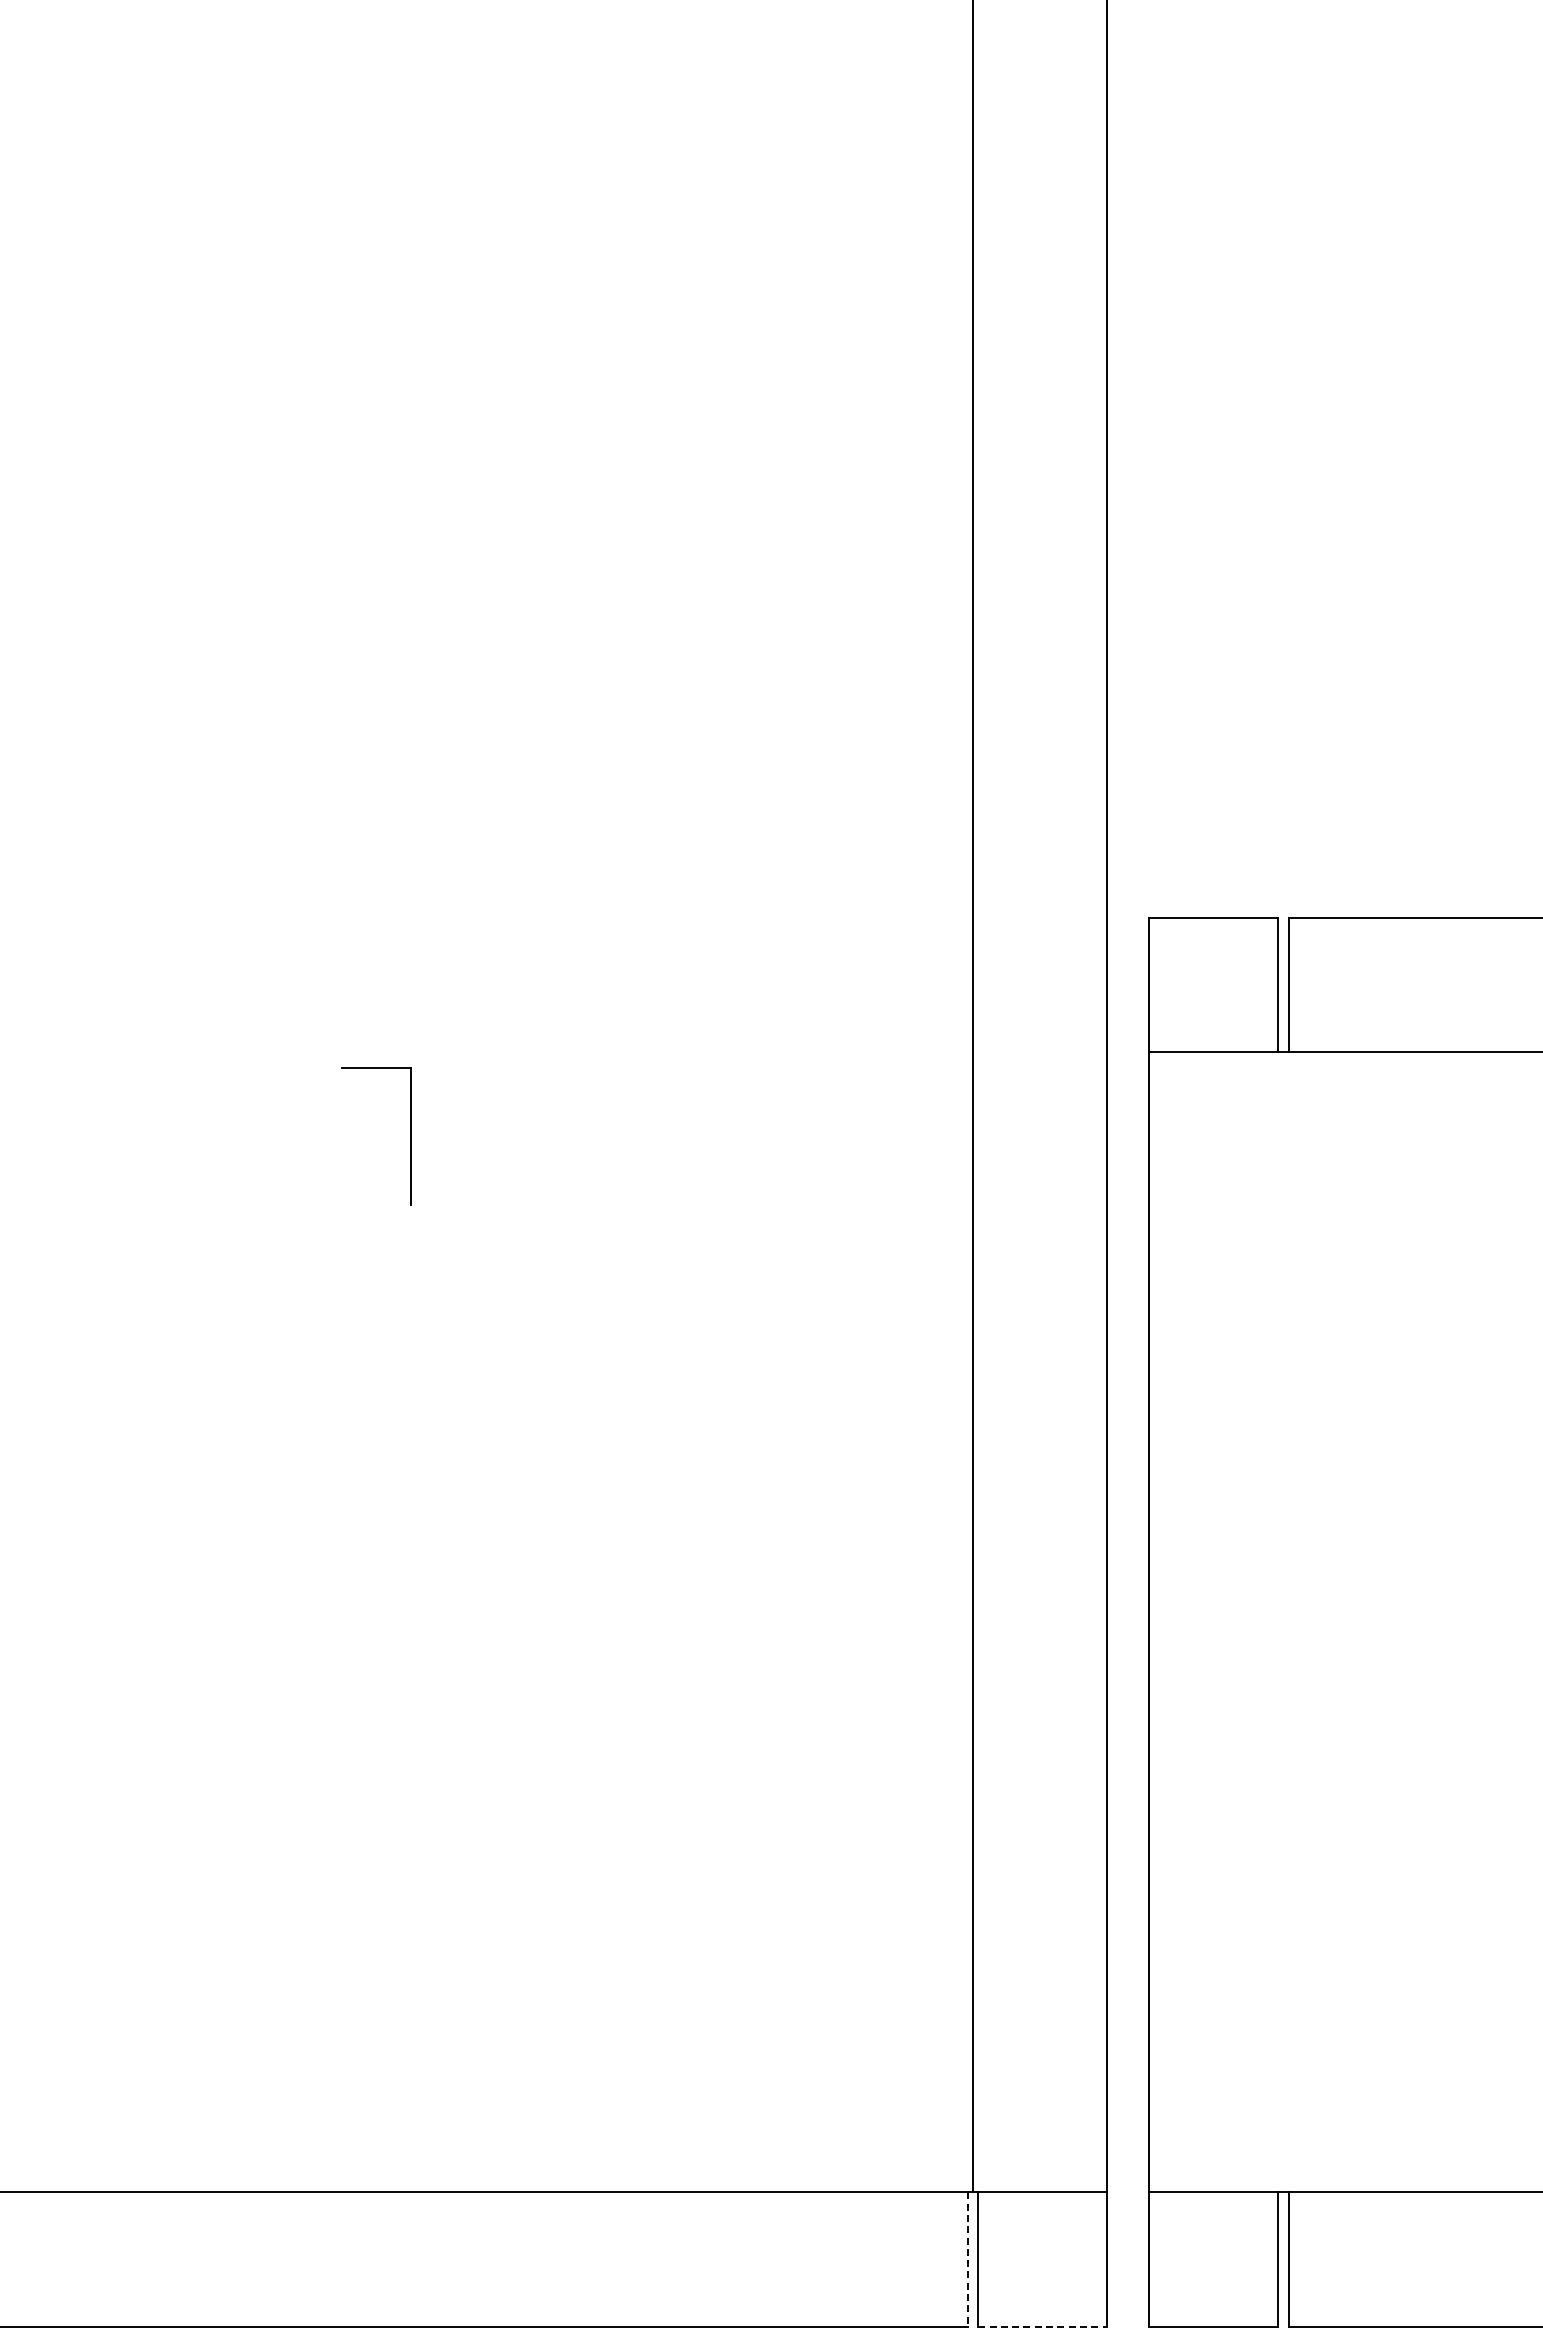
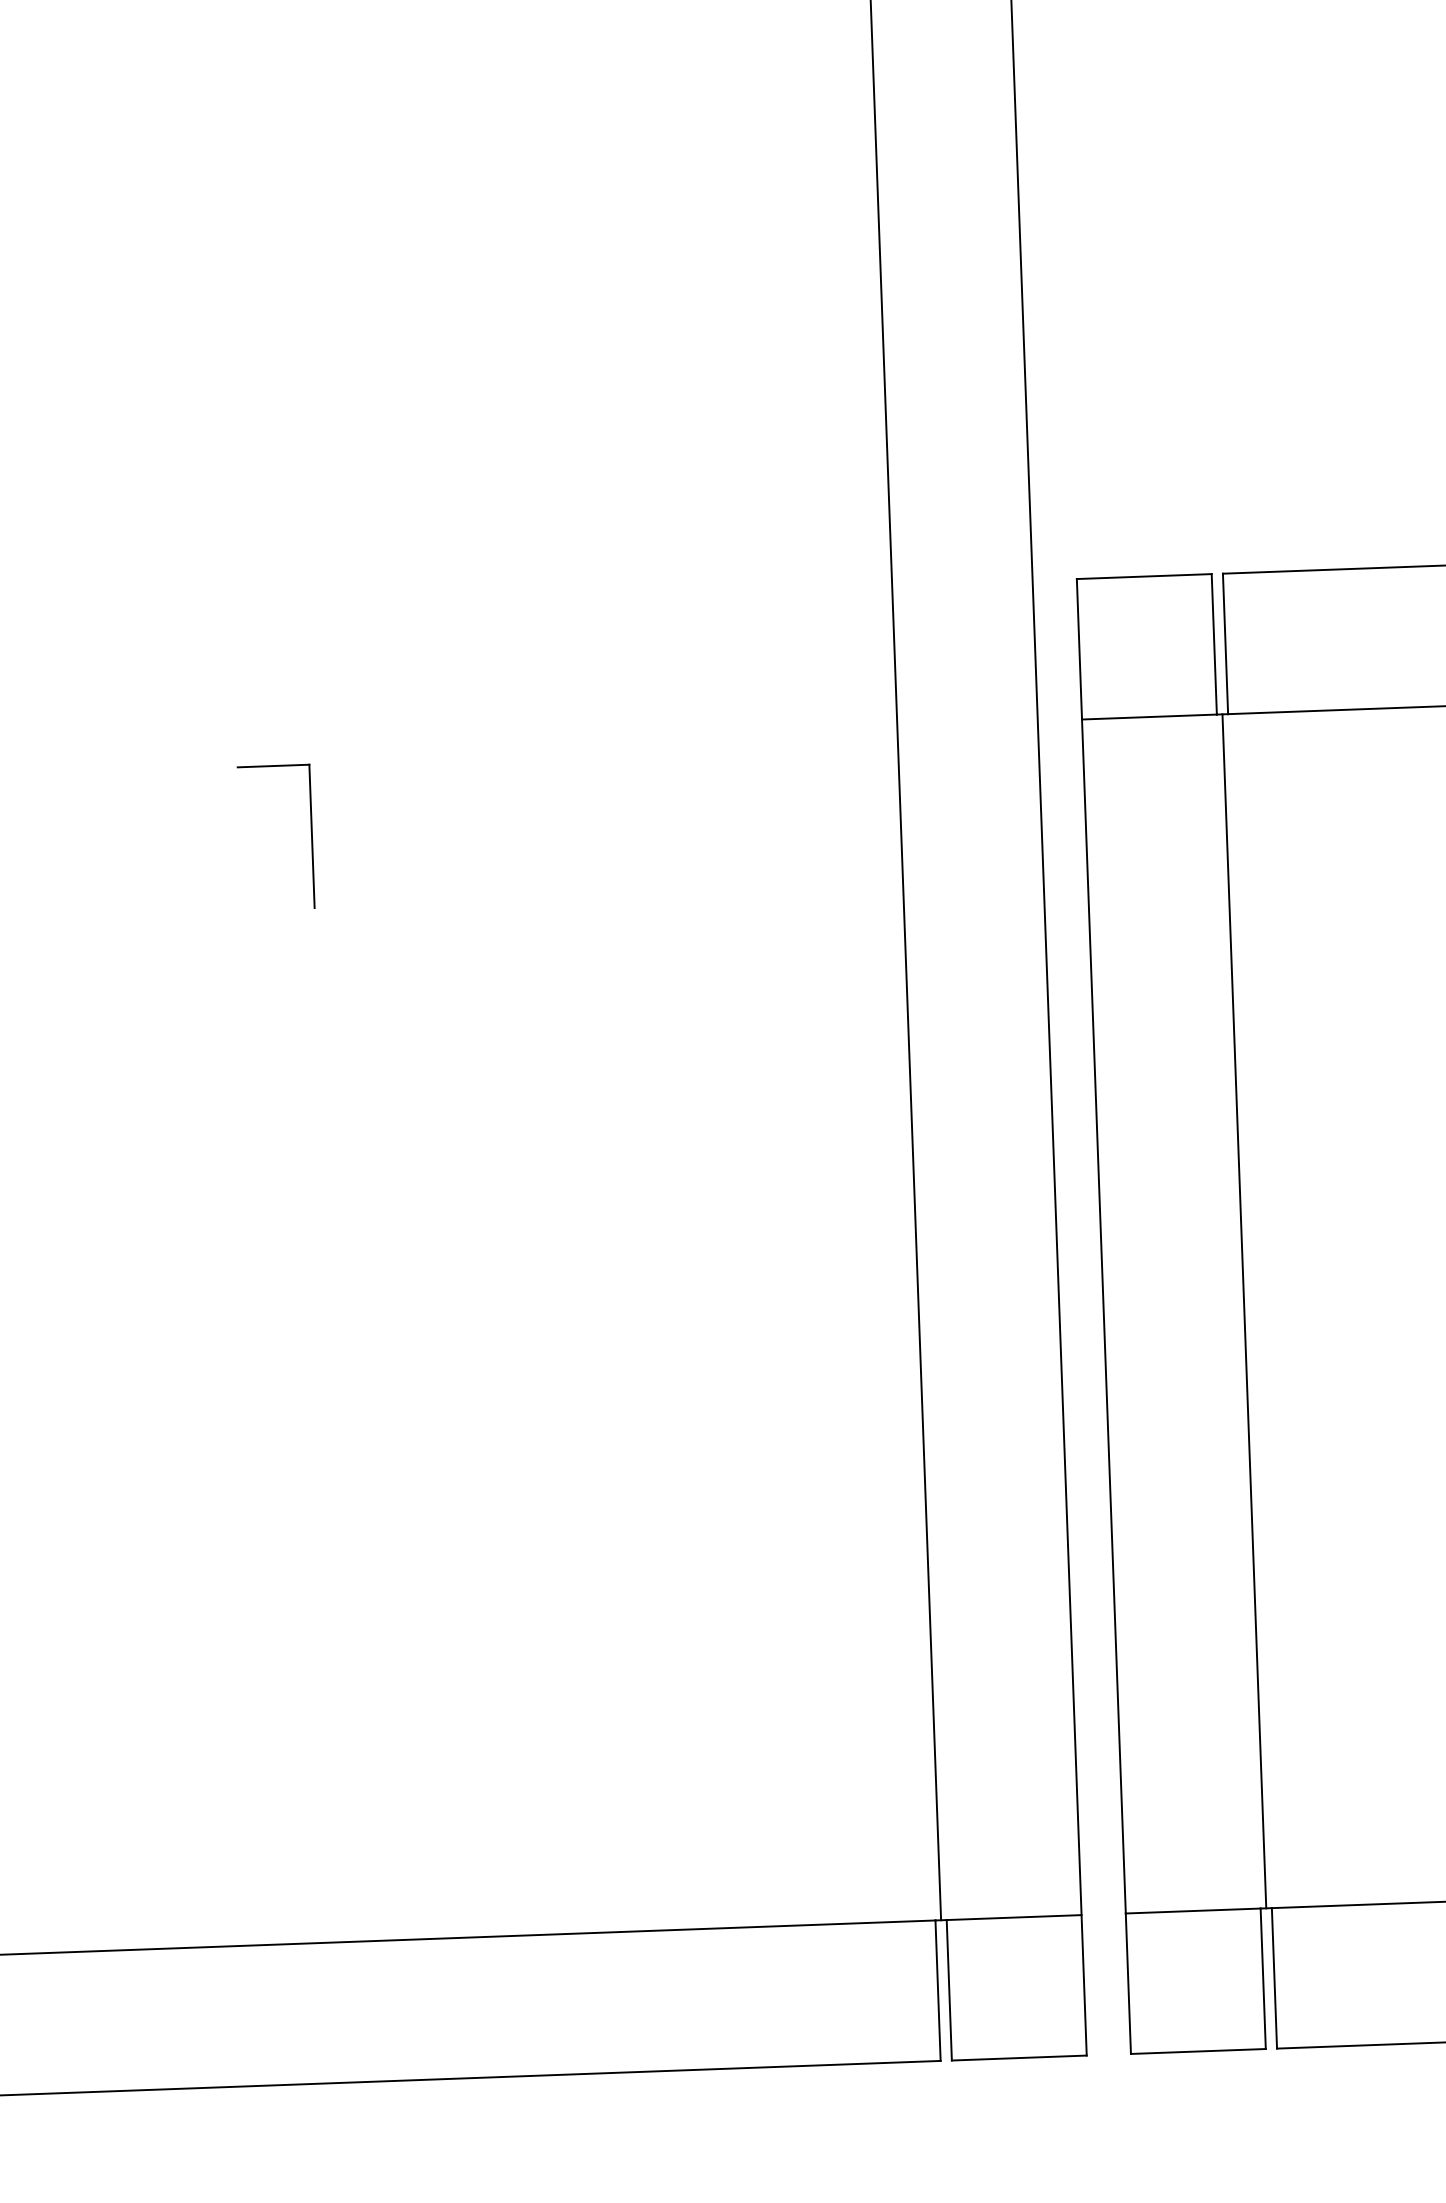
line: (1283, 1621) -> (1244, 1310), added
line: (967, 2259) -> (937, 1990), dashed -> solid
line: (1043, 2326) -> (1020, 2057), dashed -> solid

